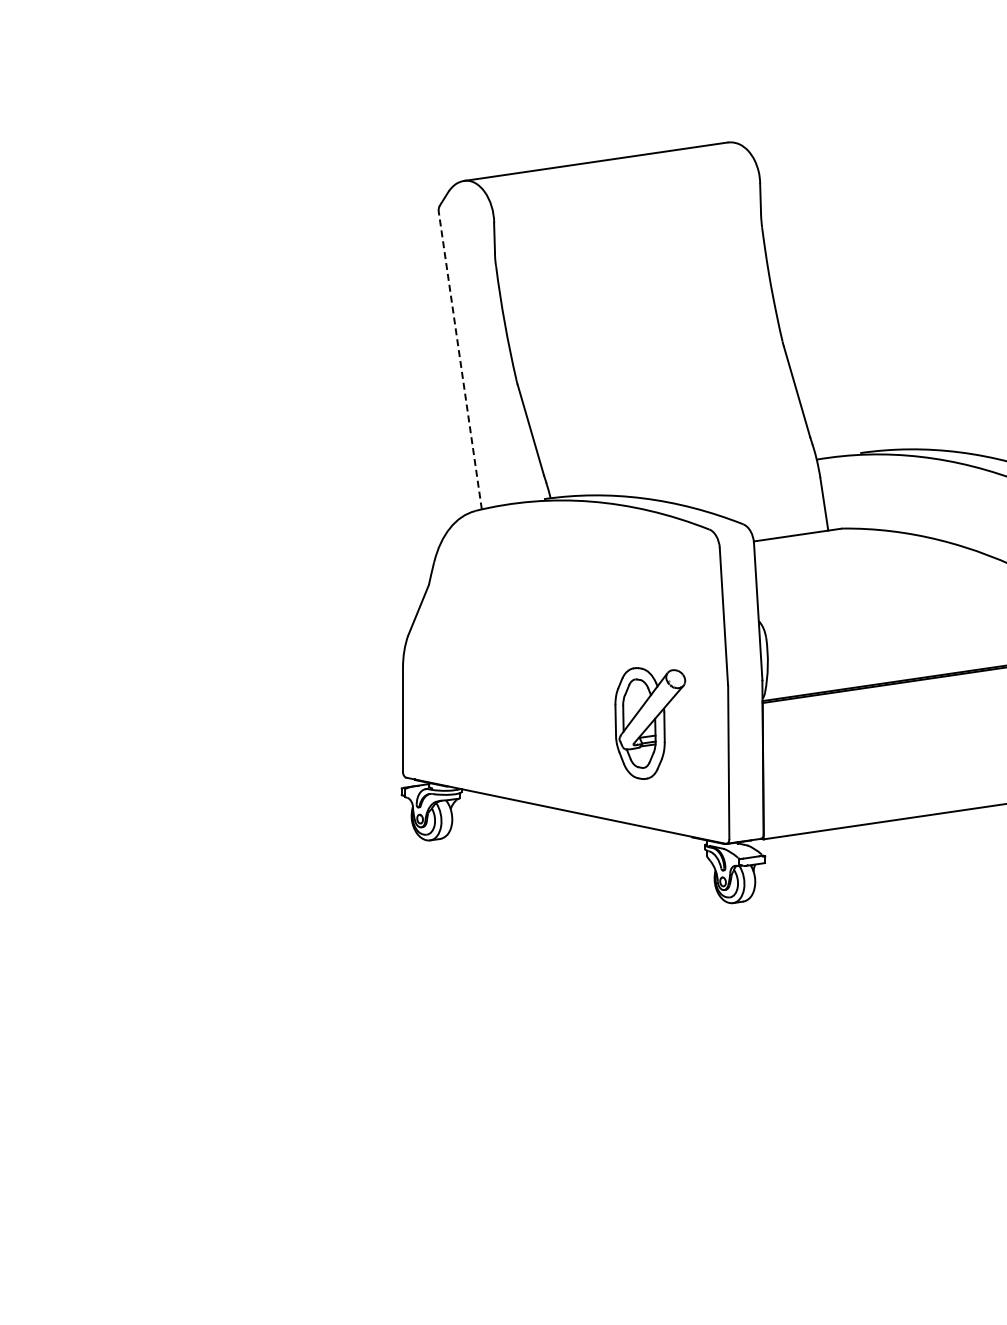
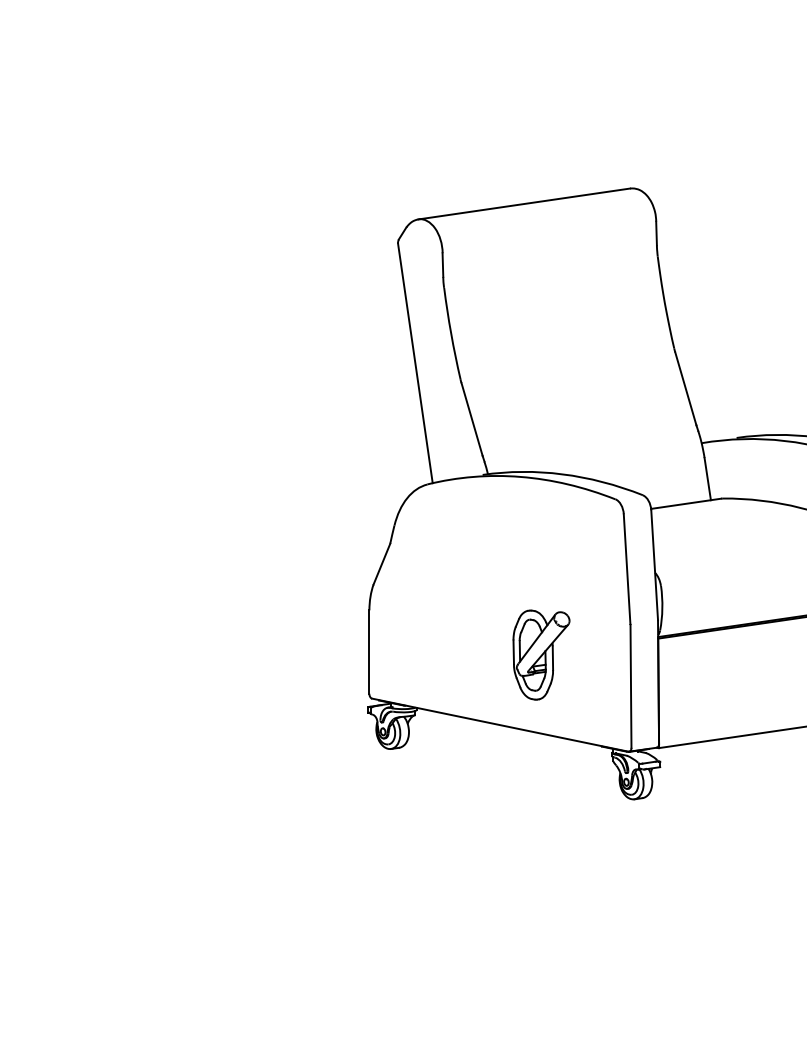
line: (460, 360) -> (415, 363), dashed -> solid
part: (650, 723) -> (541, 655), moved

